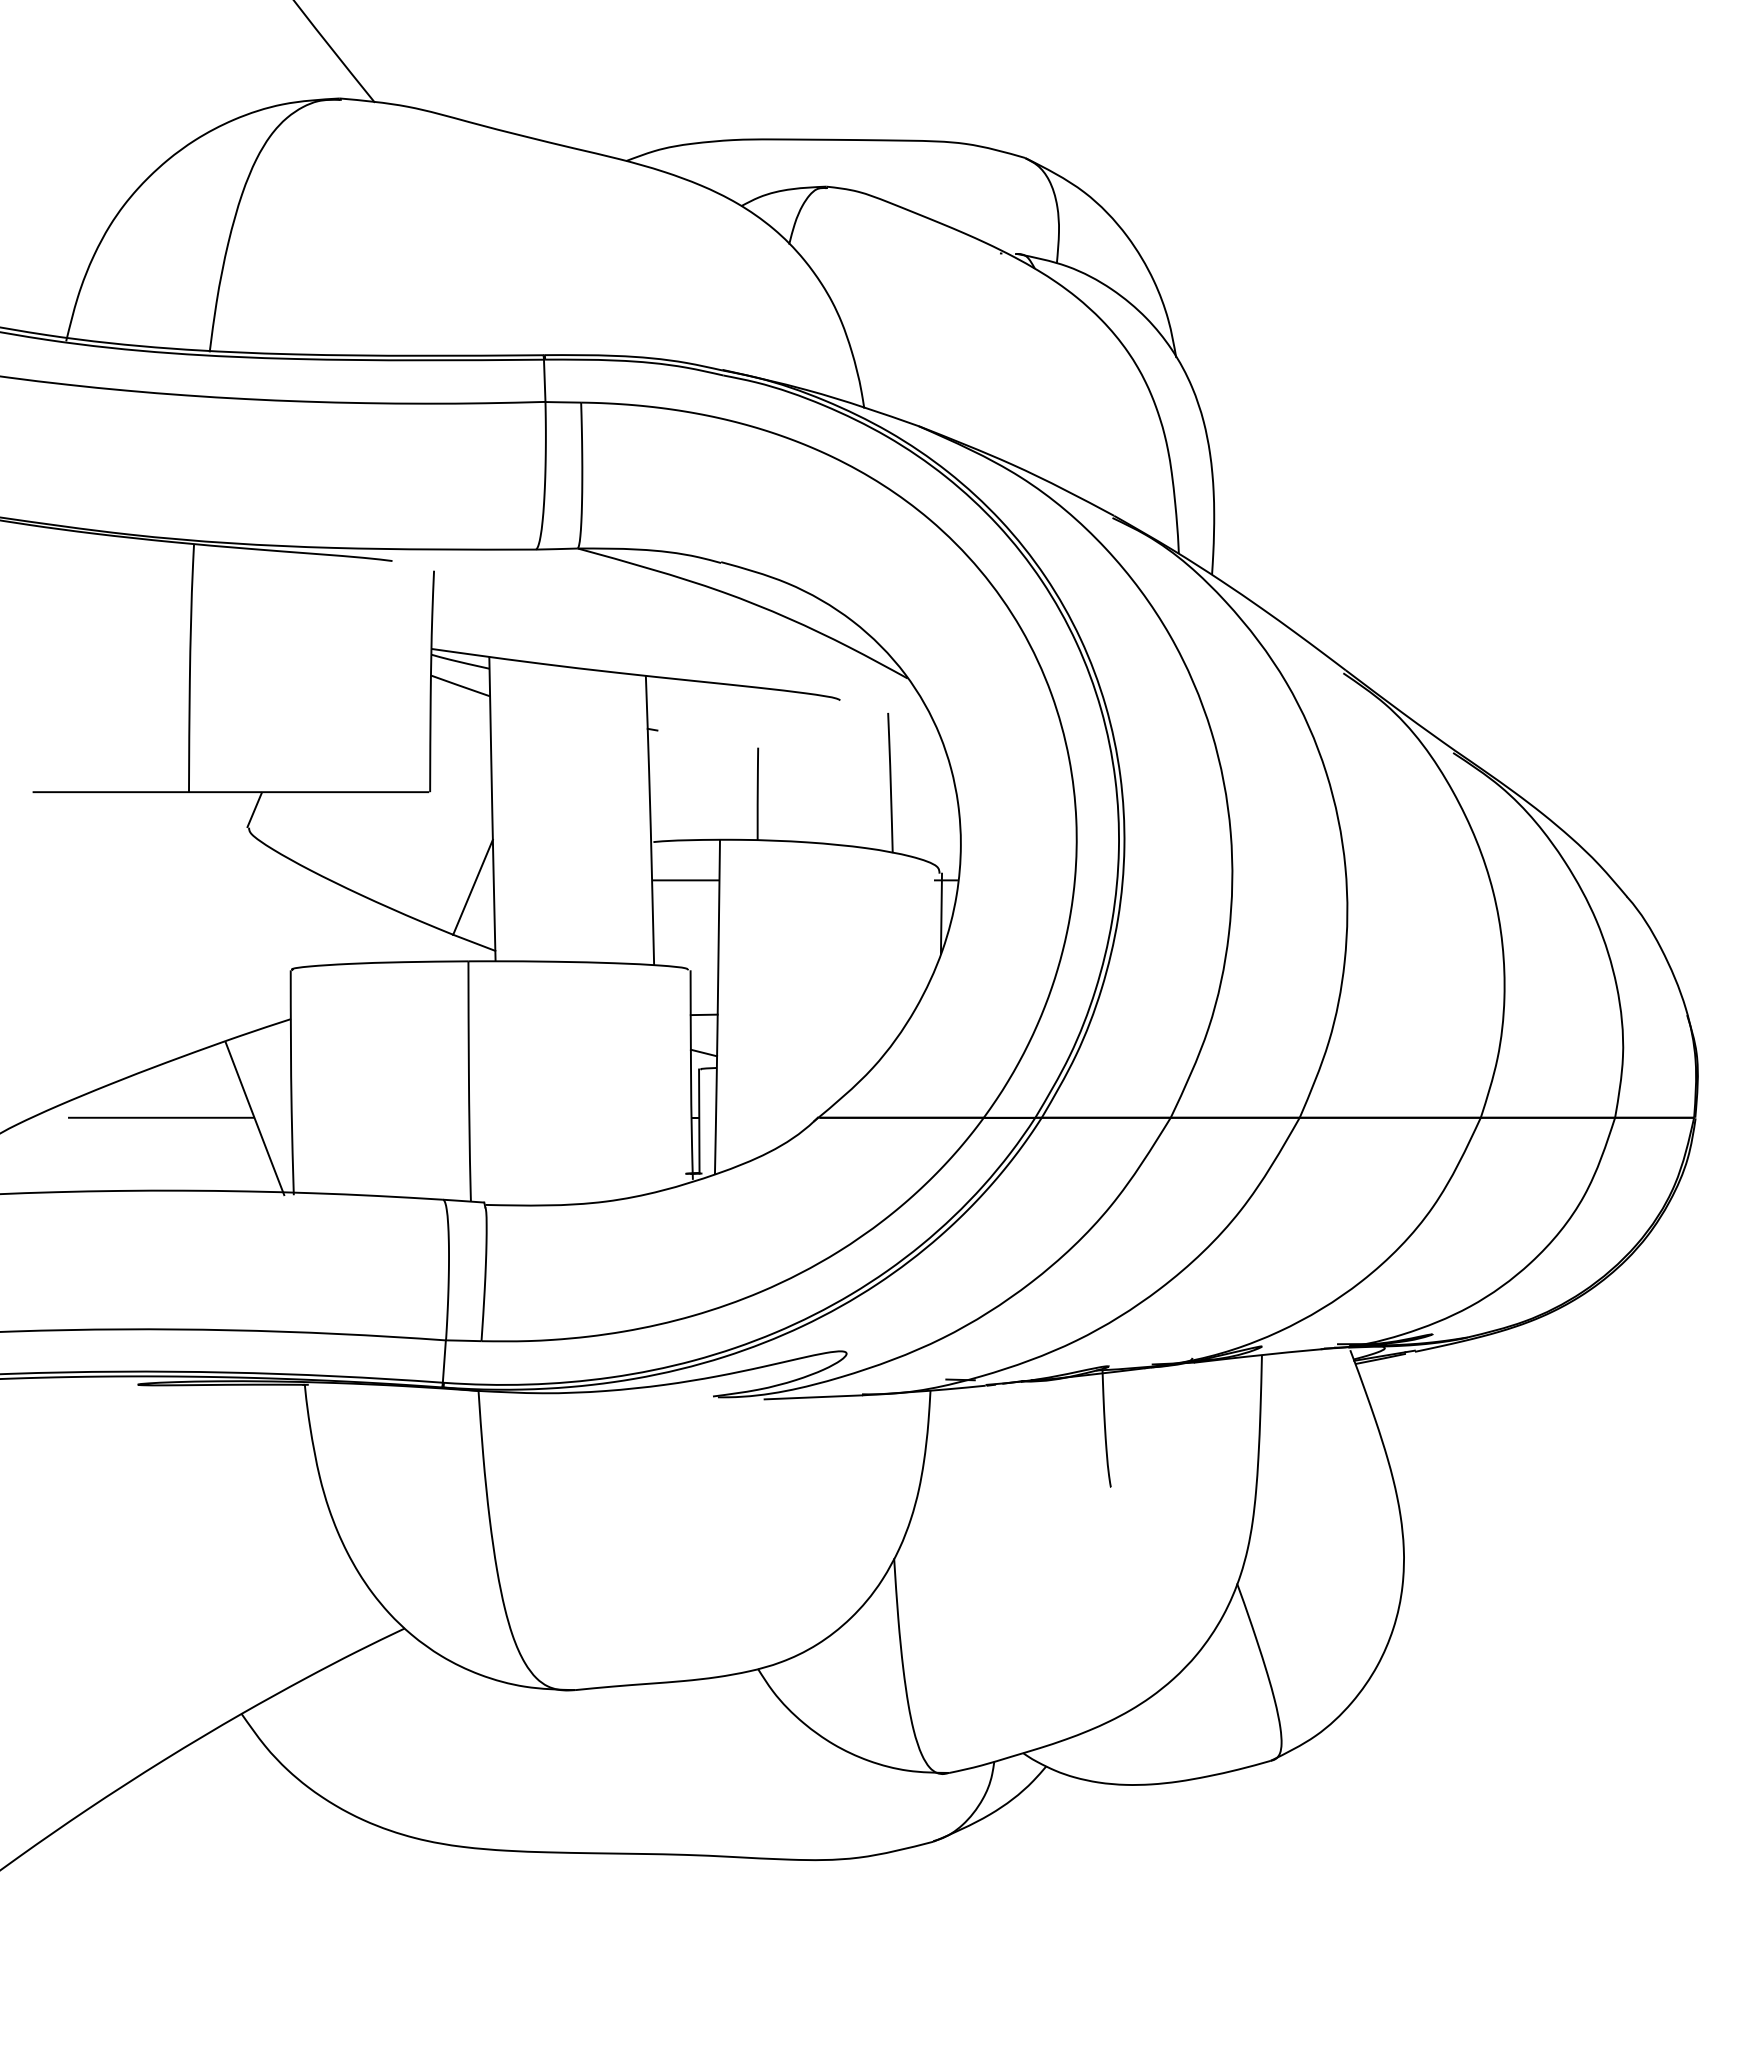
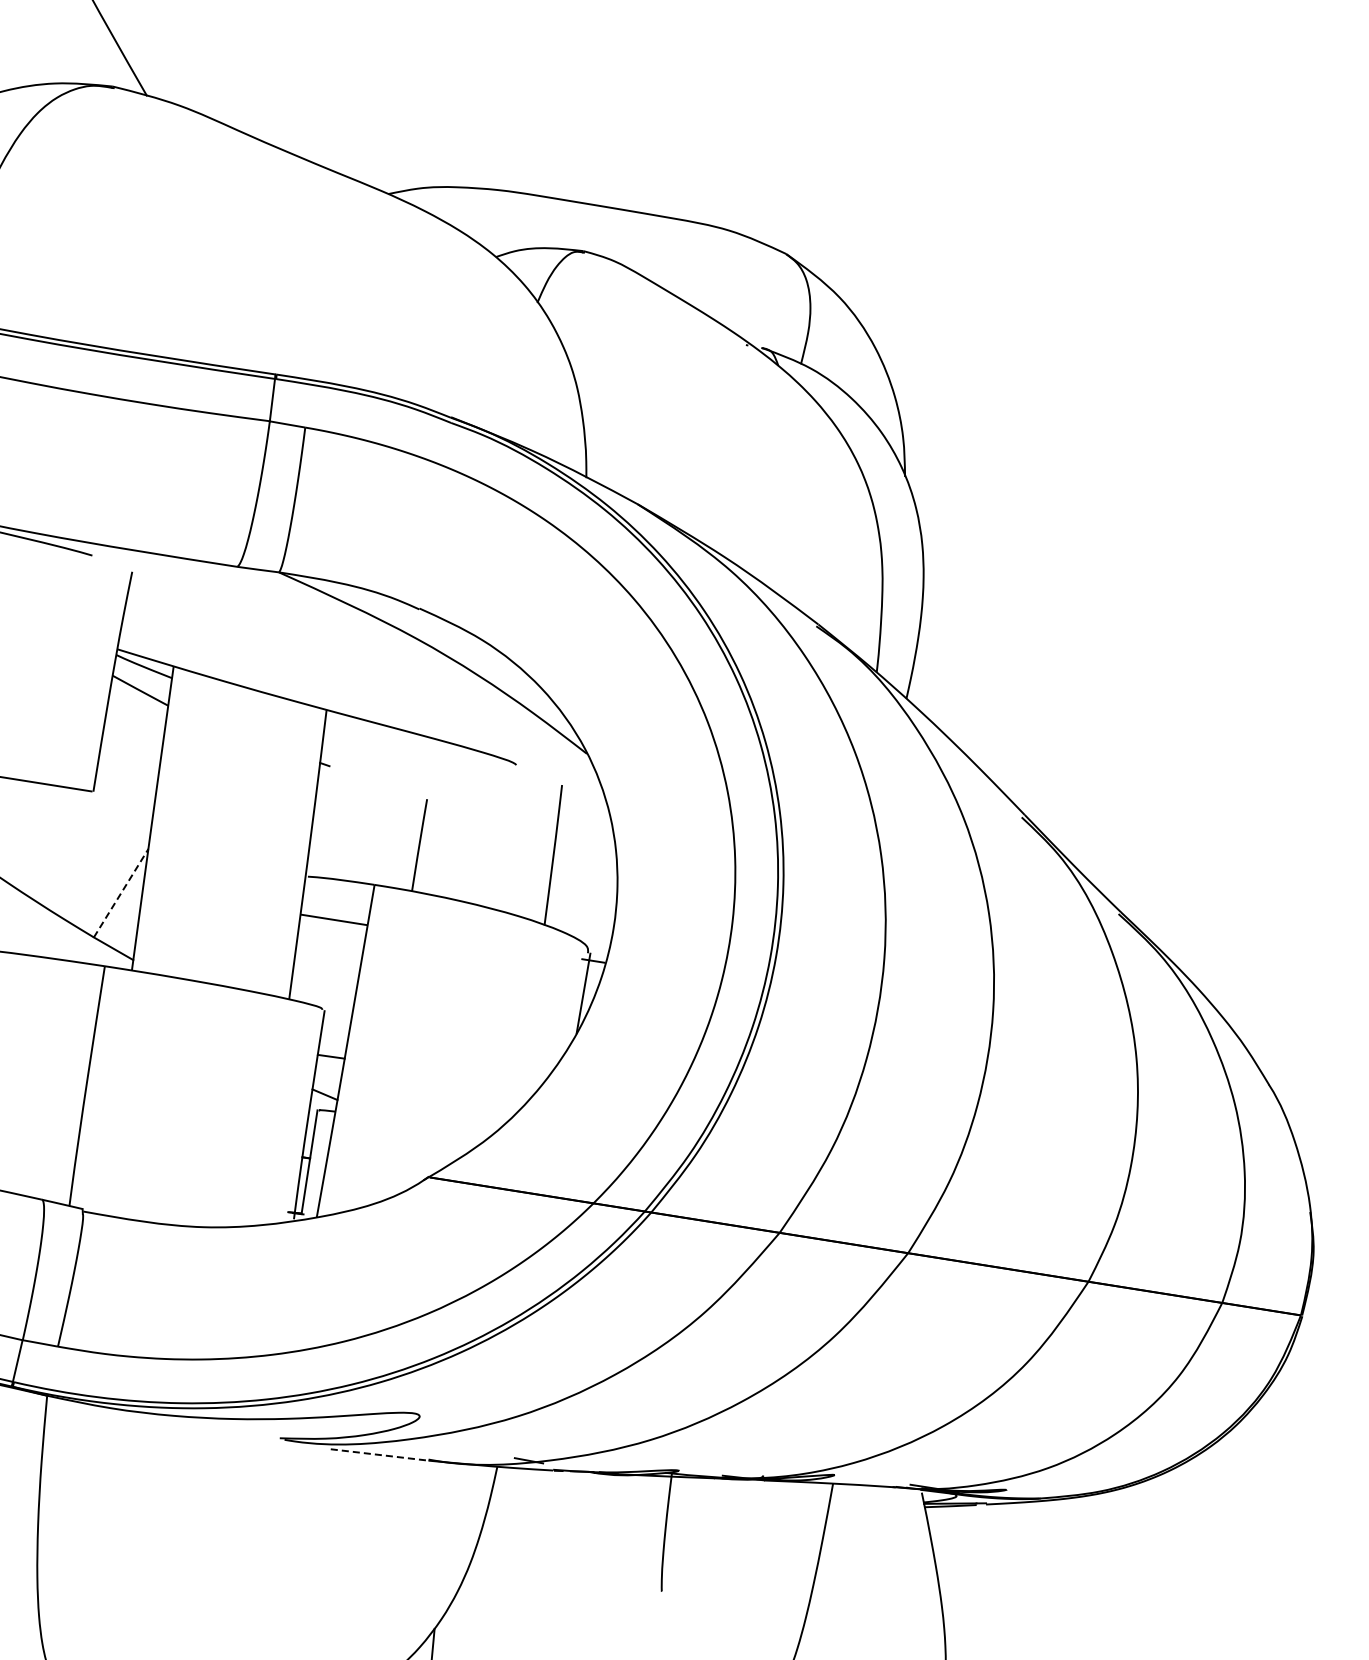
line: (473, 887) -> (121, 893), solid -> dashed
line: (813, 1397) -> (379, 1455), solid -> dashed

